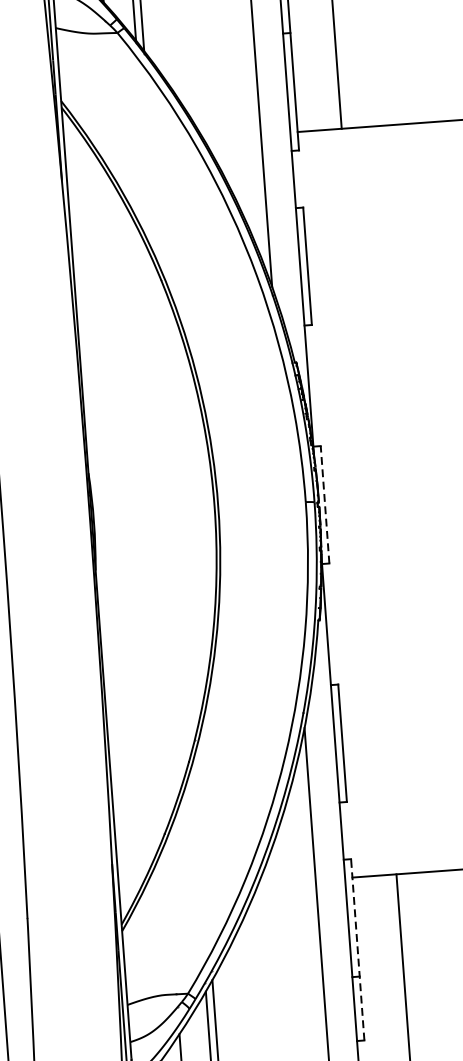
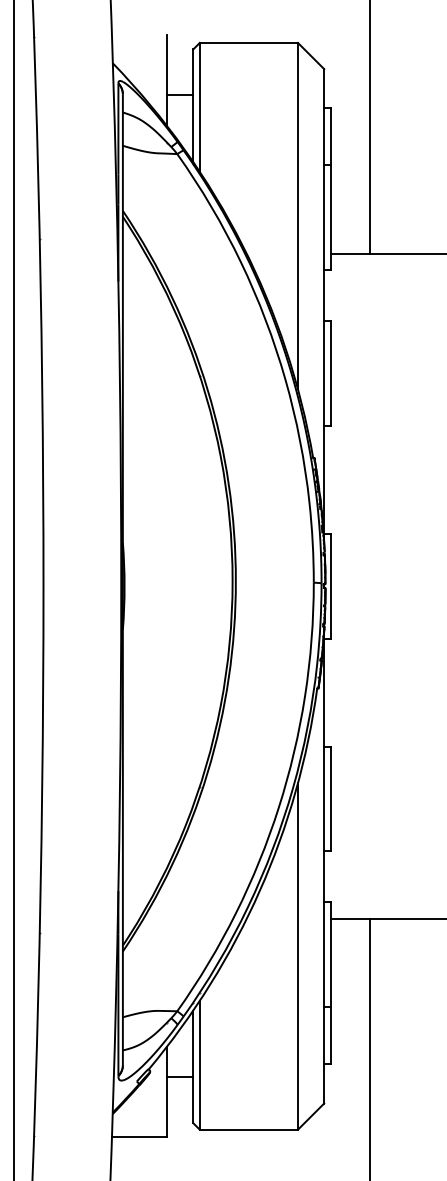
line: (324, 503) -> (330, 585), dashed -> solid
line: (357, 949) -> (330, 983), dashed -> solid

